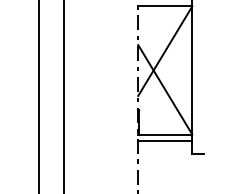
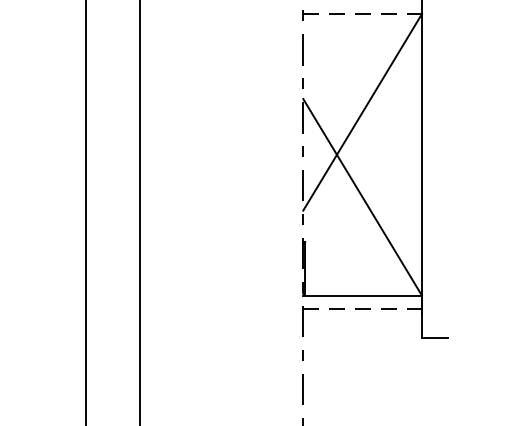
line: (165, 6) -> (363, 14), solid -> dashed
line: (165, 140) -> (363, 308), solid -> dashed

